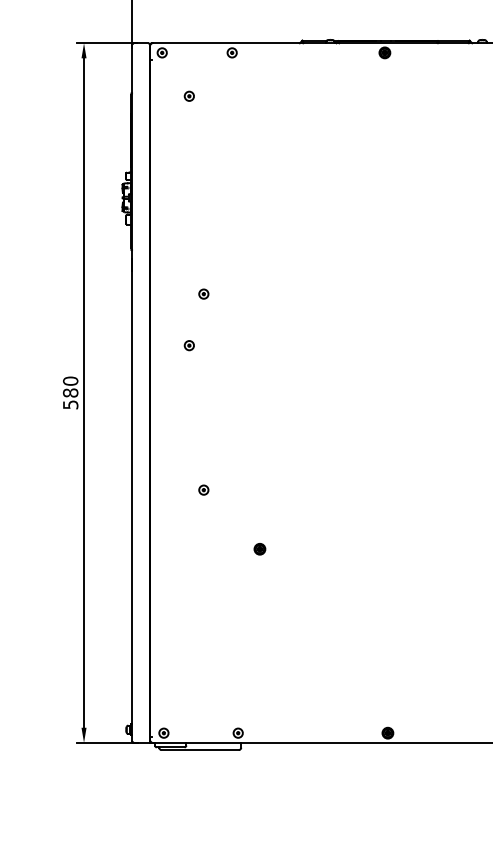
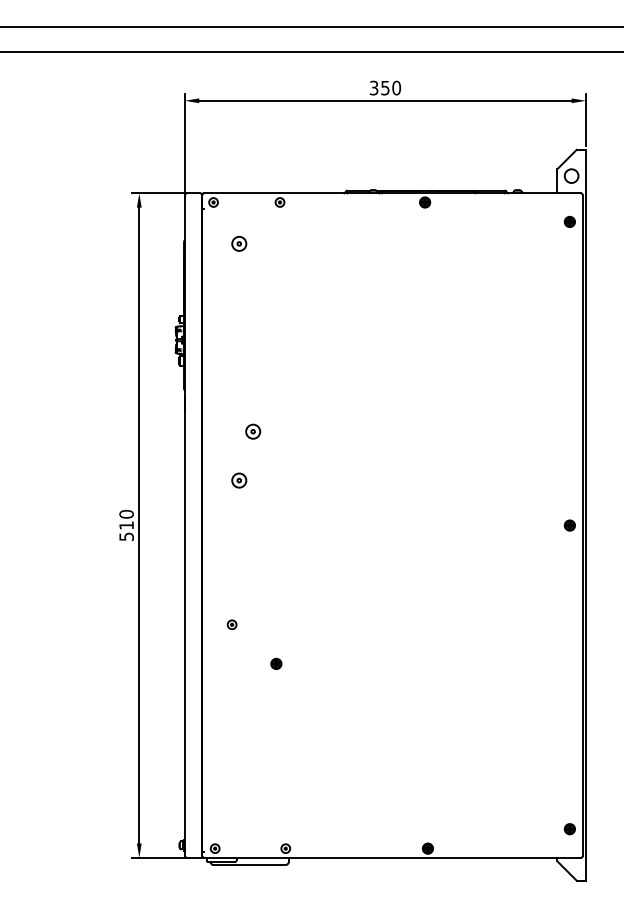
part: (189, 96) -> (239, 243), size x1.6
part: (203, 293) -> (252, 431), size x1.6
part: (189, 345) -> (239, 480), size x1.6
text: (70, 392) -> (126, 525), 580 -> 510
part: (203, 489) -> (231, 624), moved
part: (260, 548) -> (276, 663), moved

